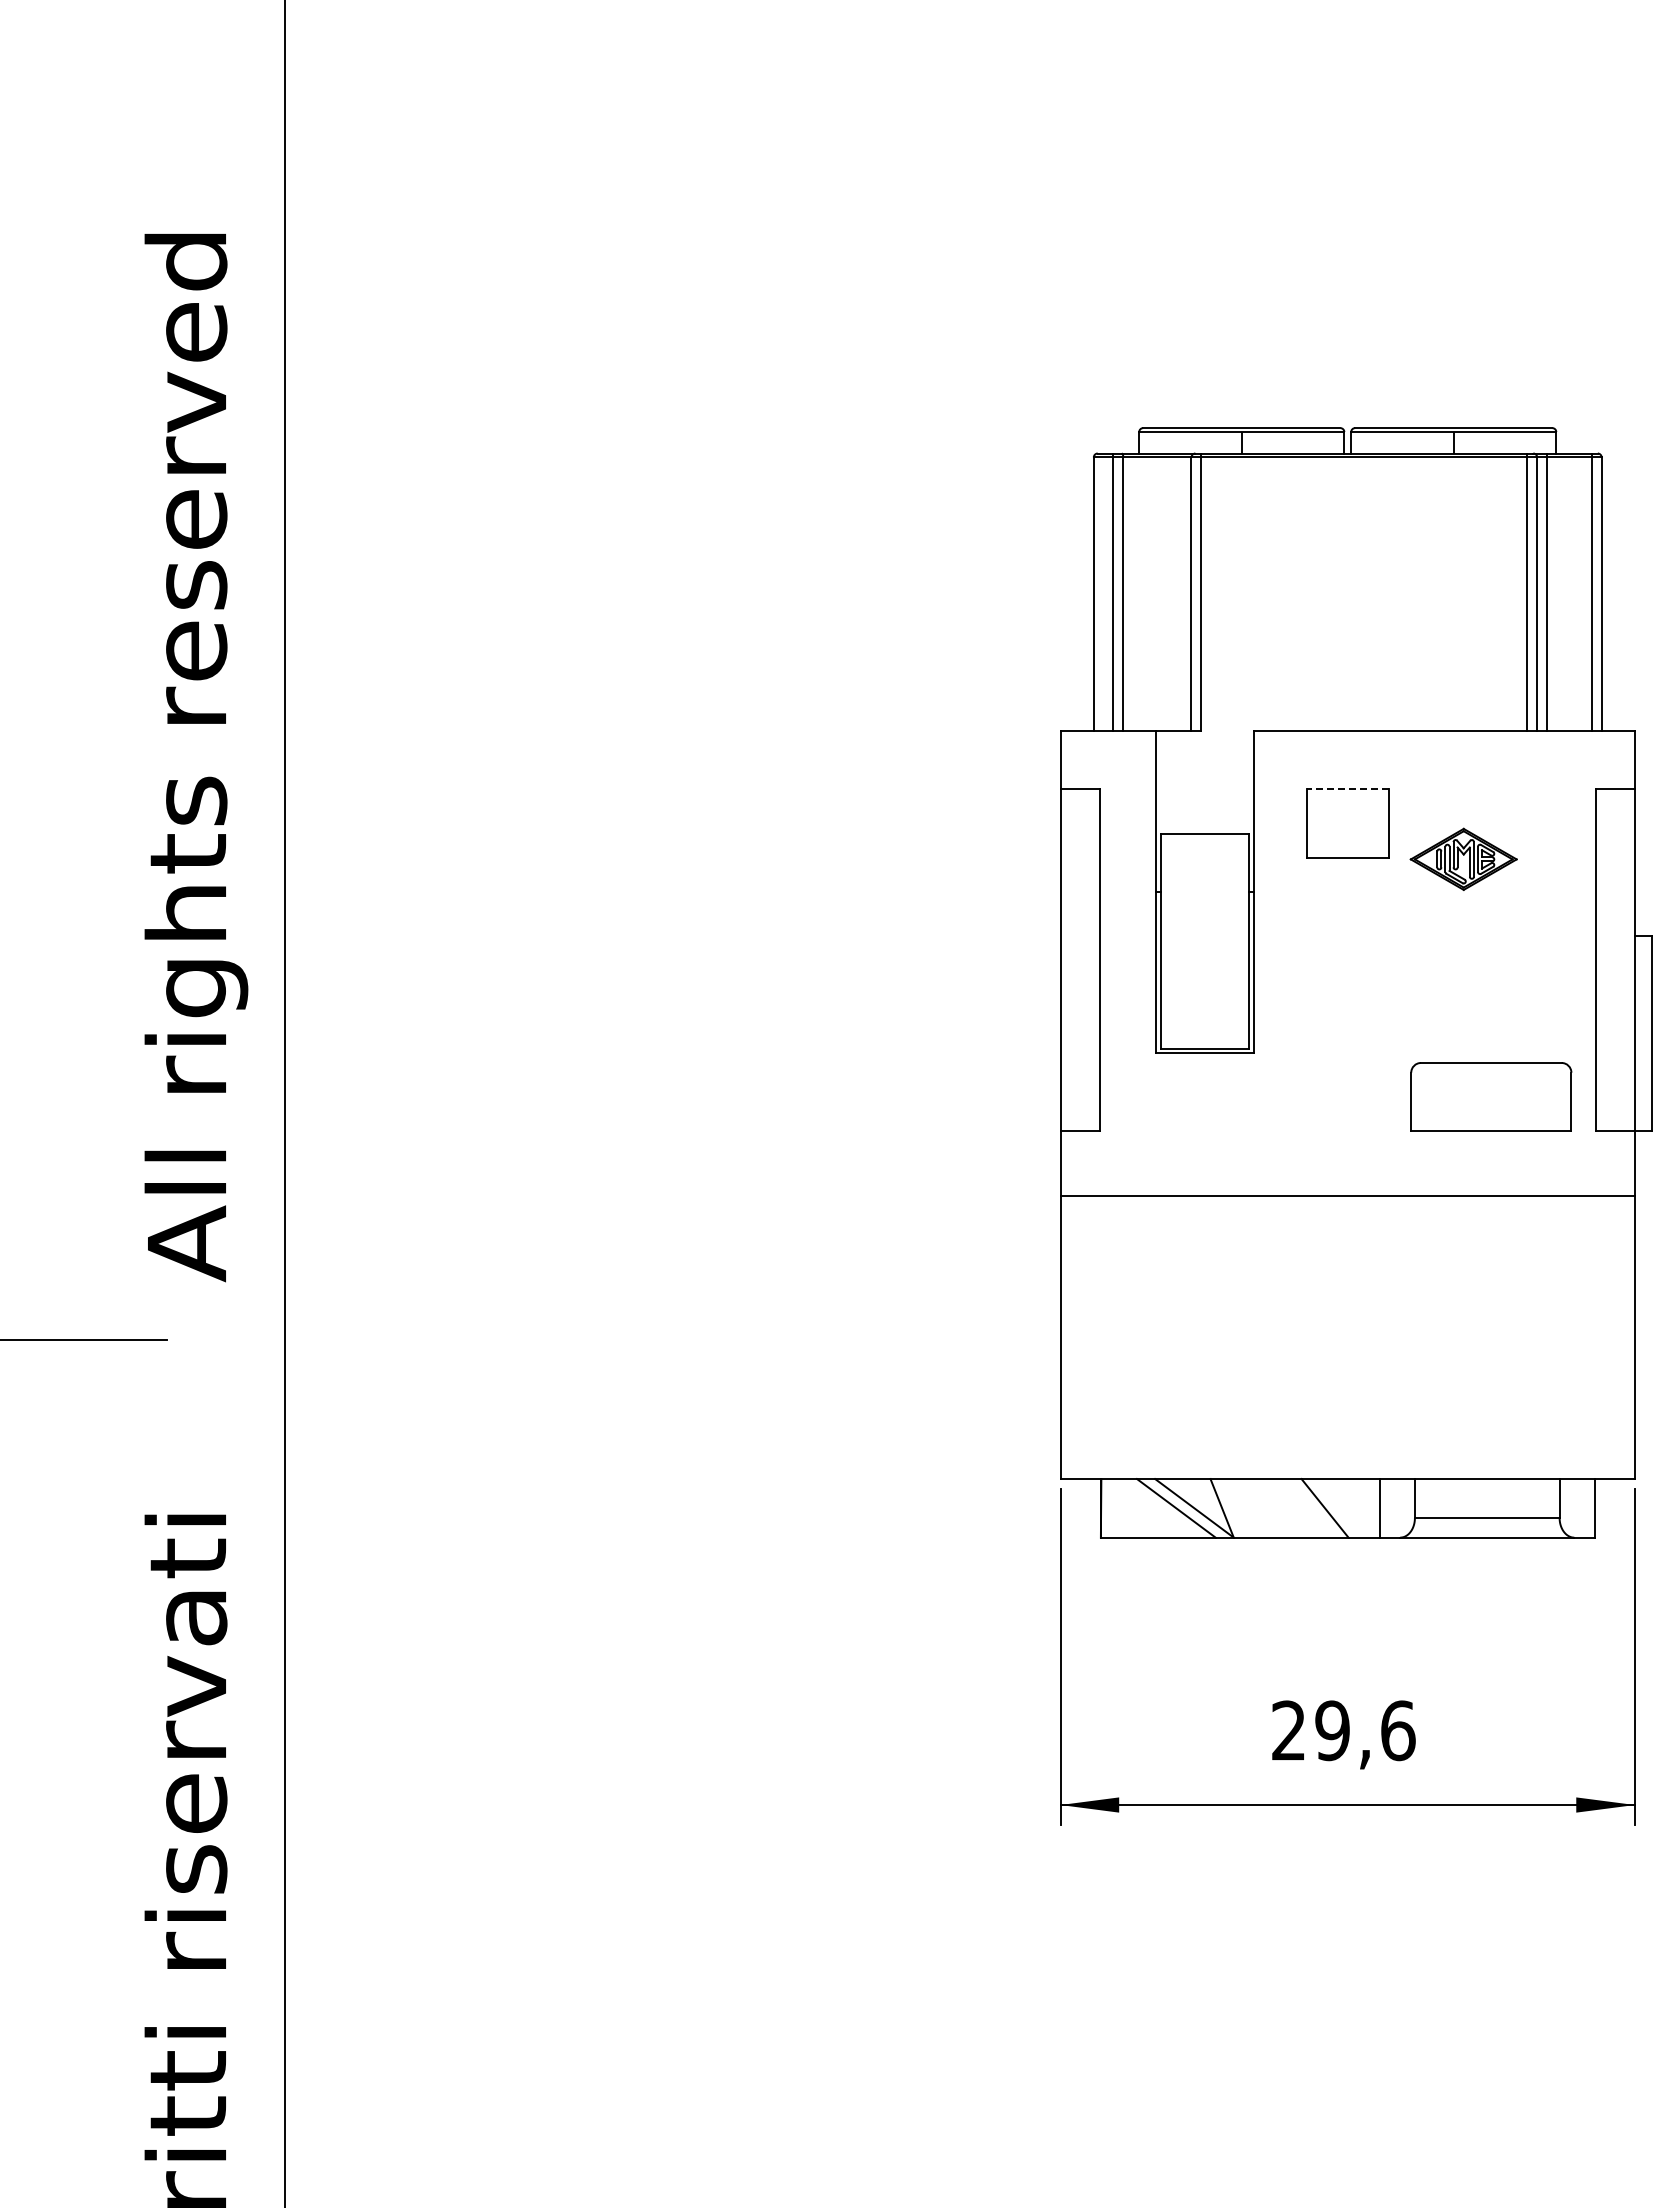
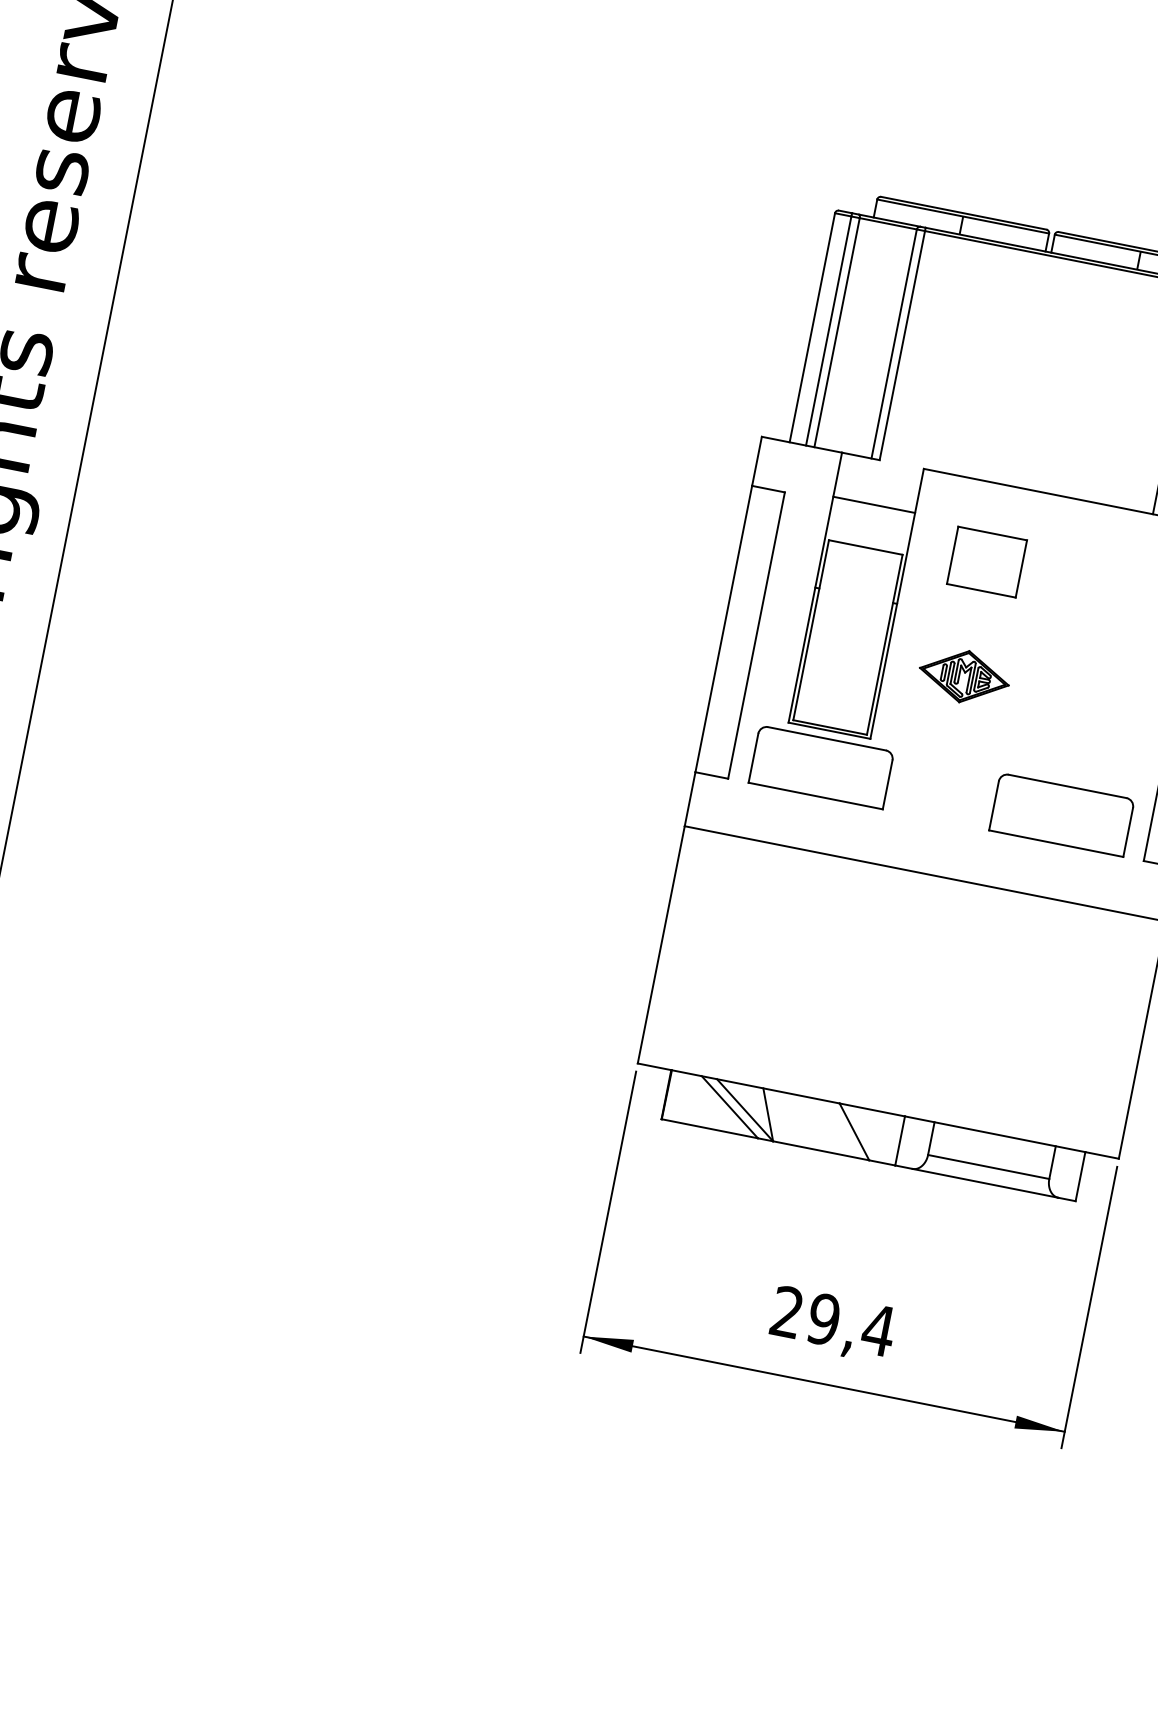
line: (1204, 783) -> (873, 504), added
line: (1347, 789) -> (992, 533), dashed -> solid
part: (1463, 858) -> (964, 675), moved
part: (1204, 1096) -> (821, 766), added
text: (1397, 1730) -> (878, 1330), 29,6 -> 29,4

